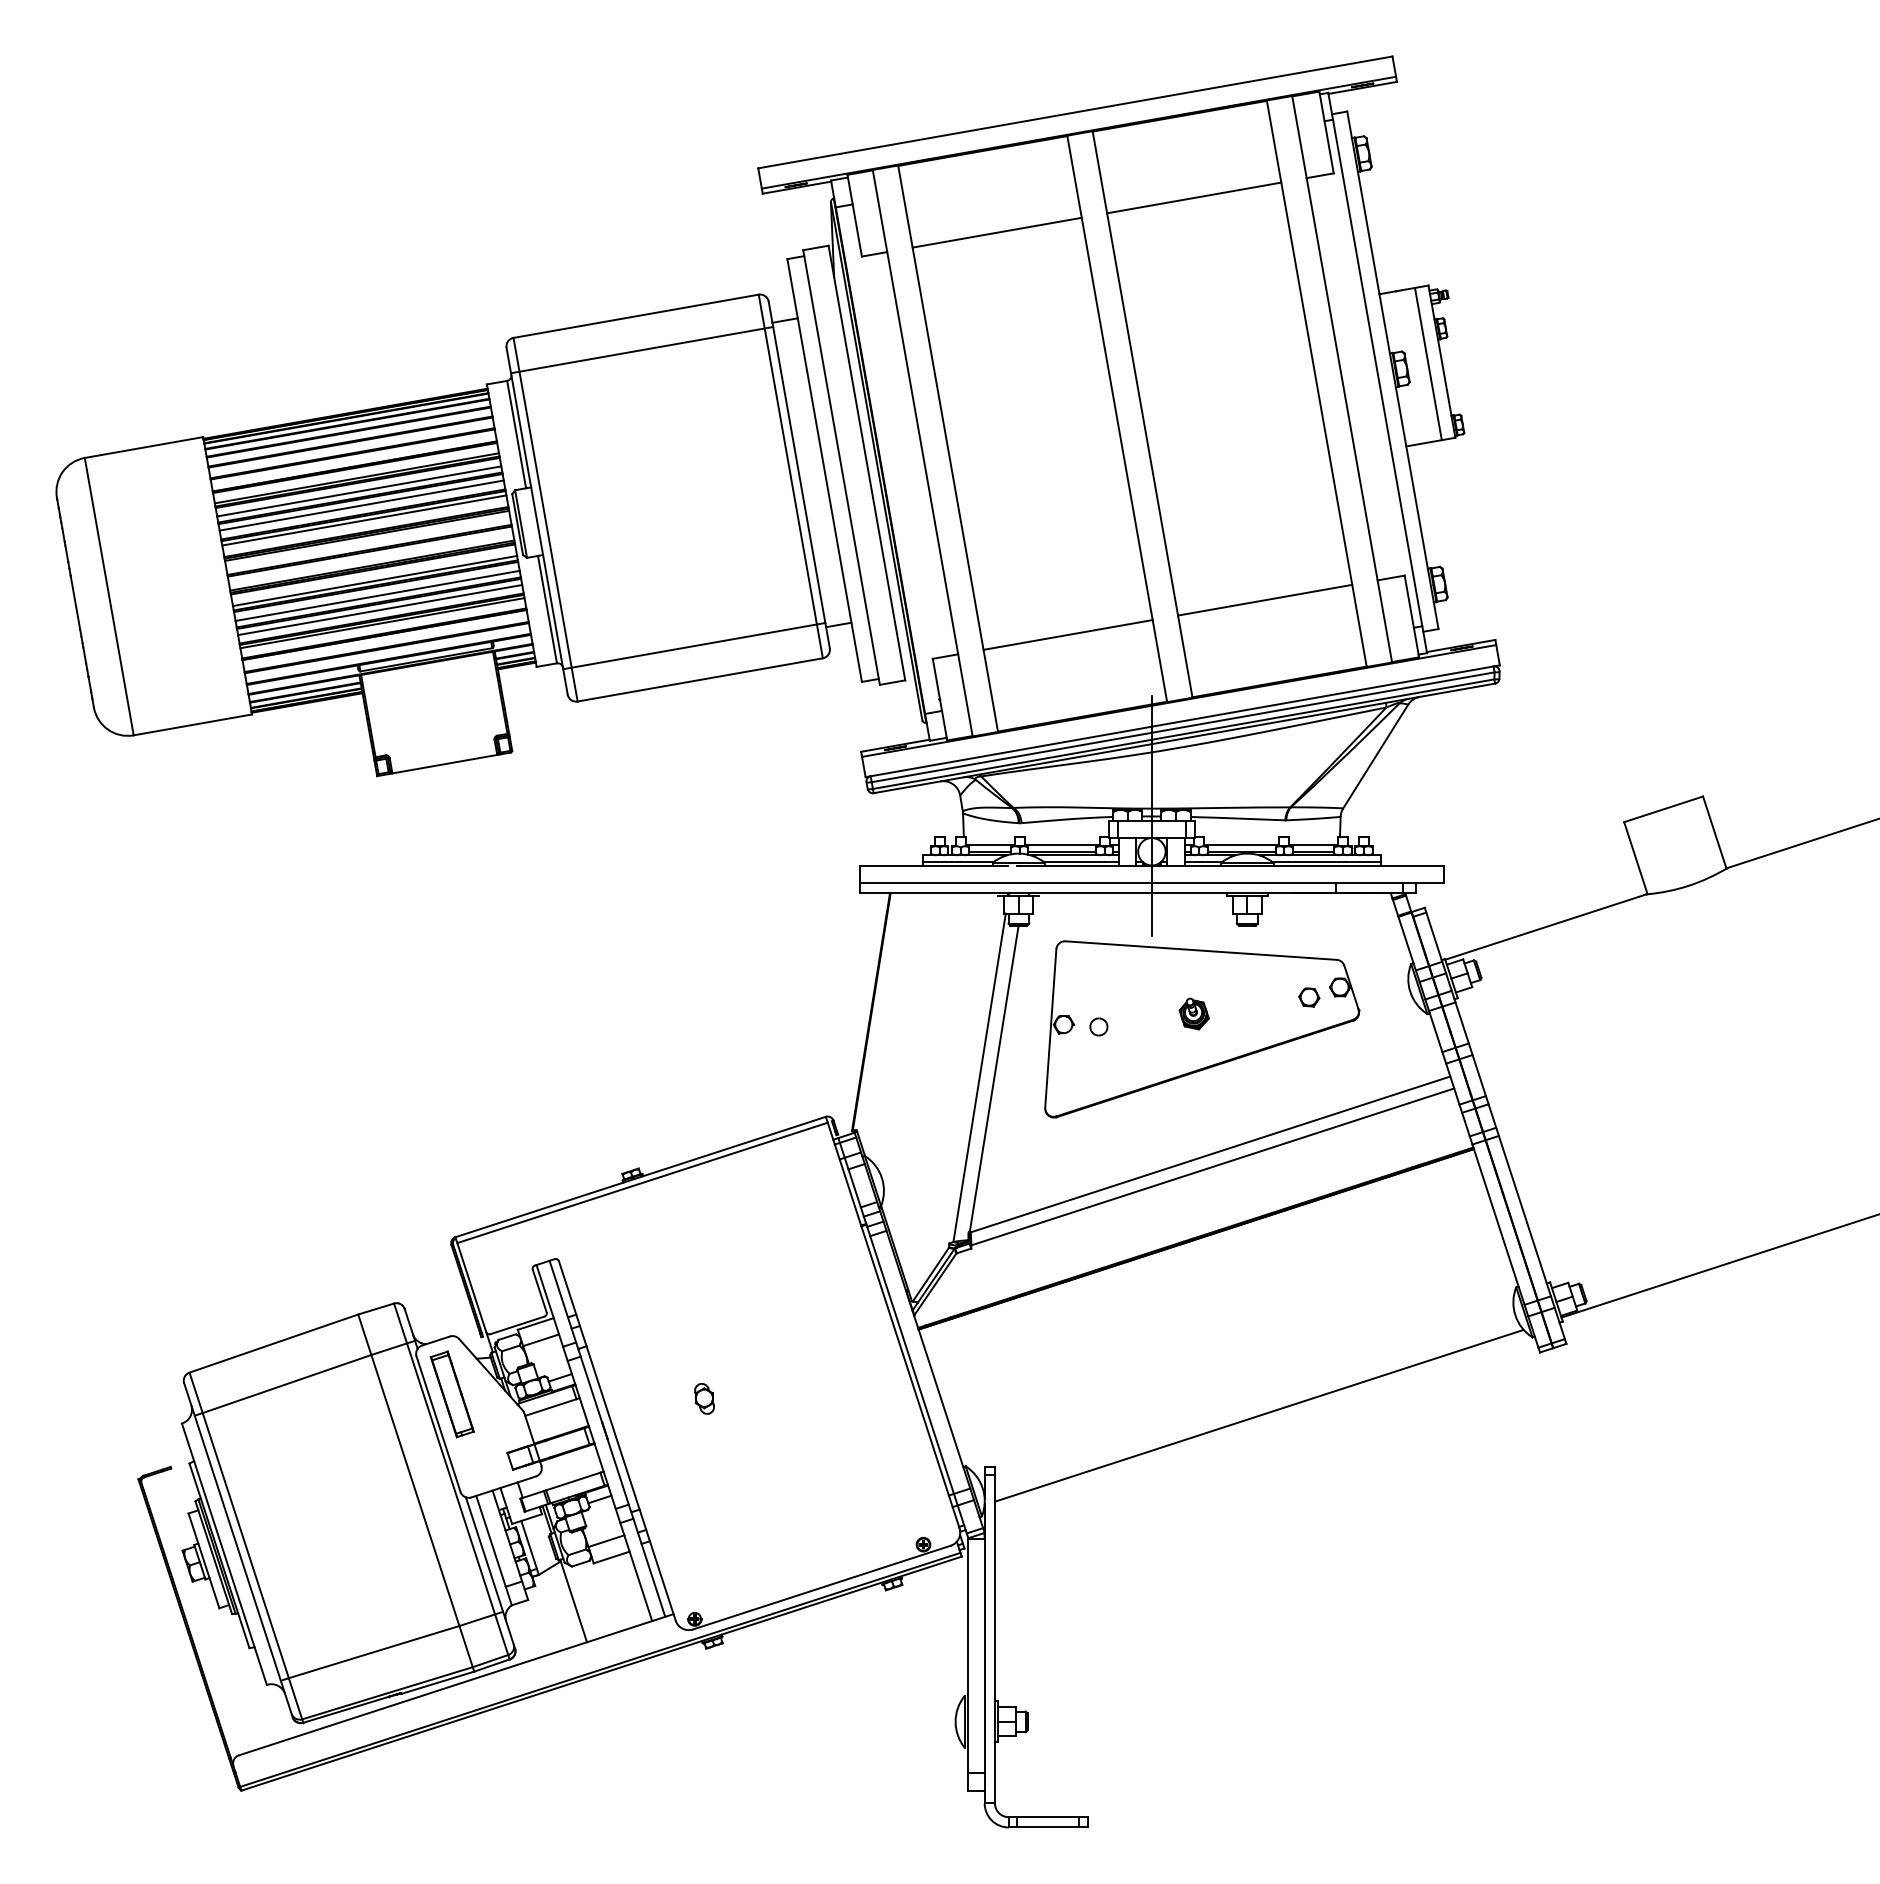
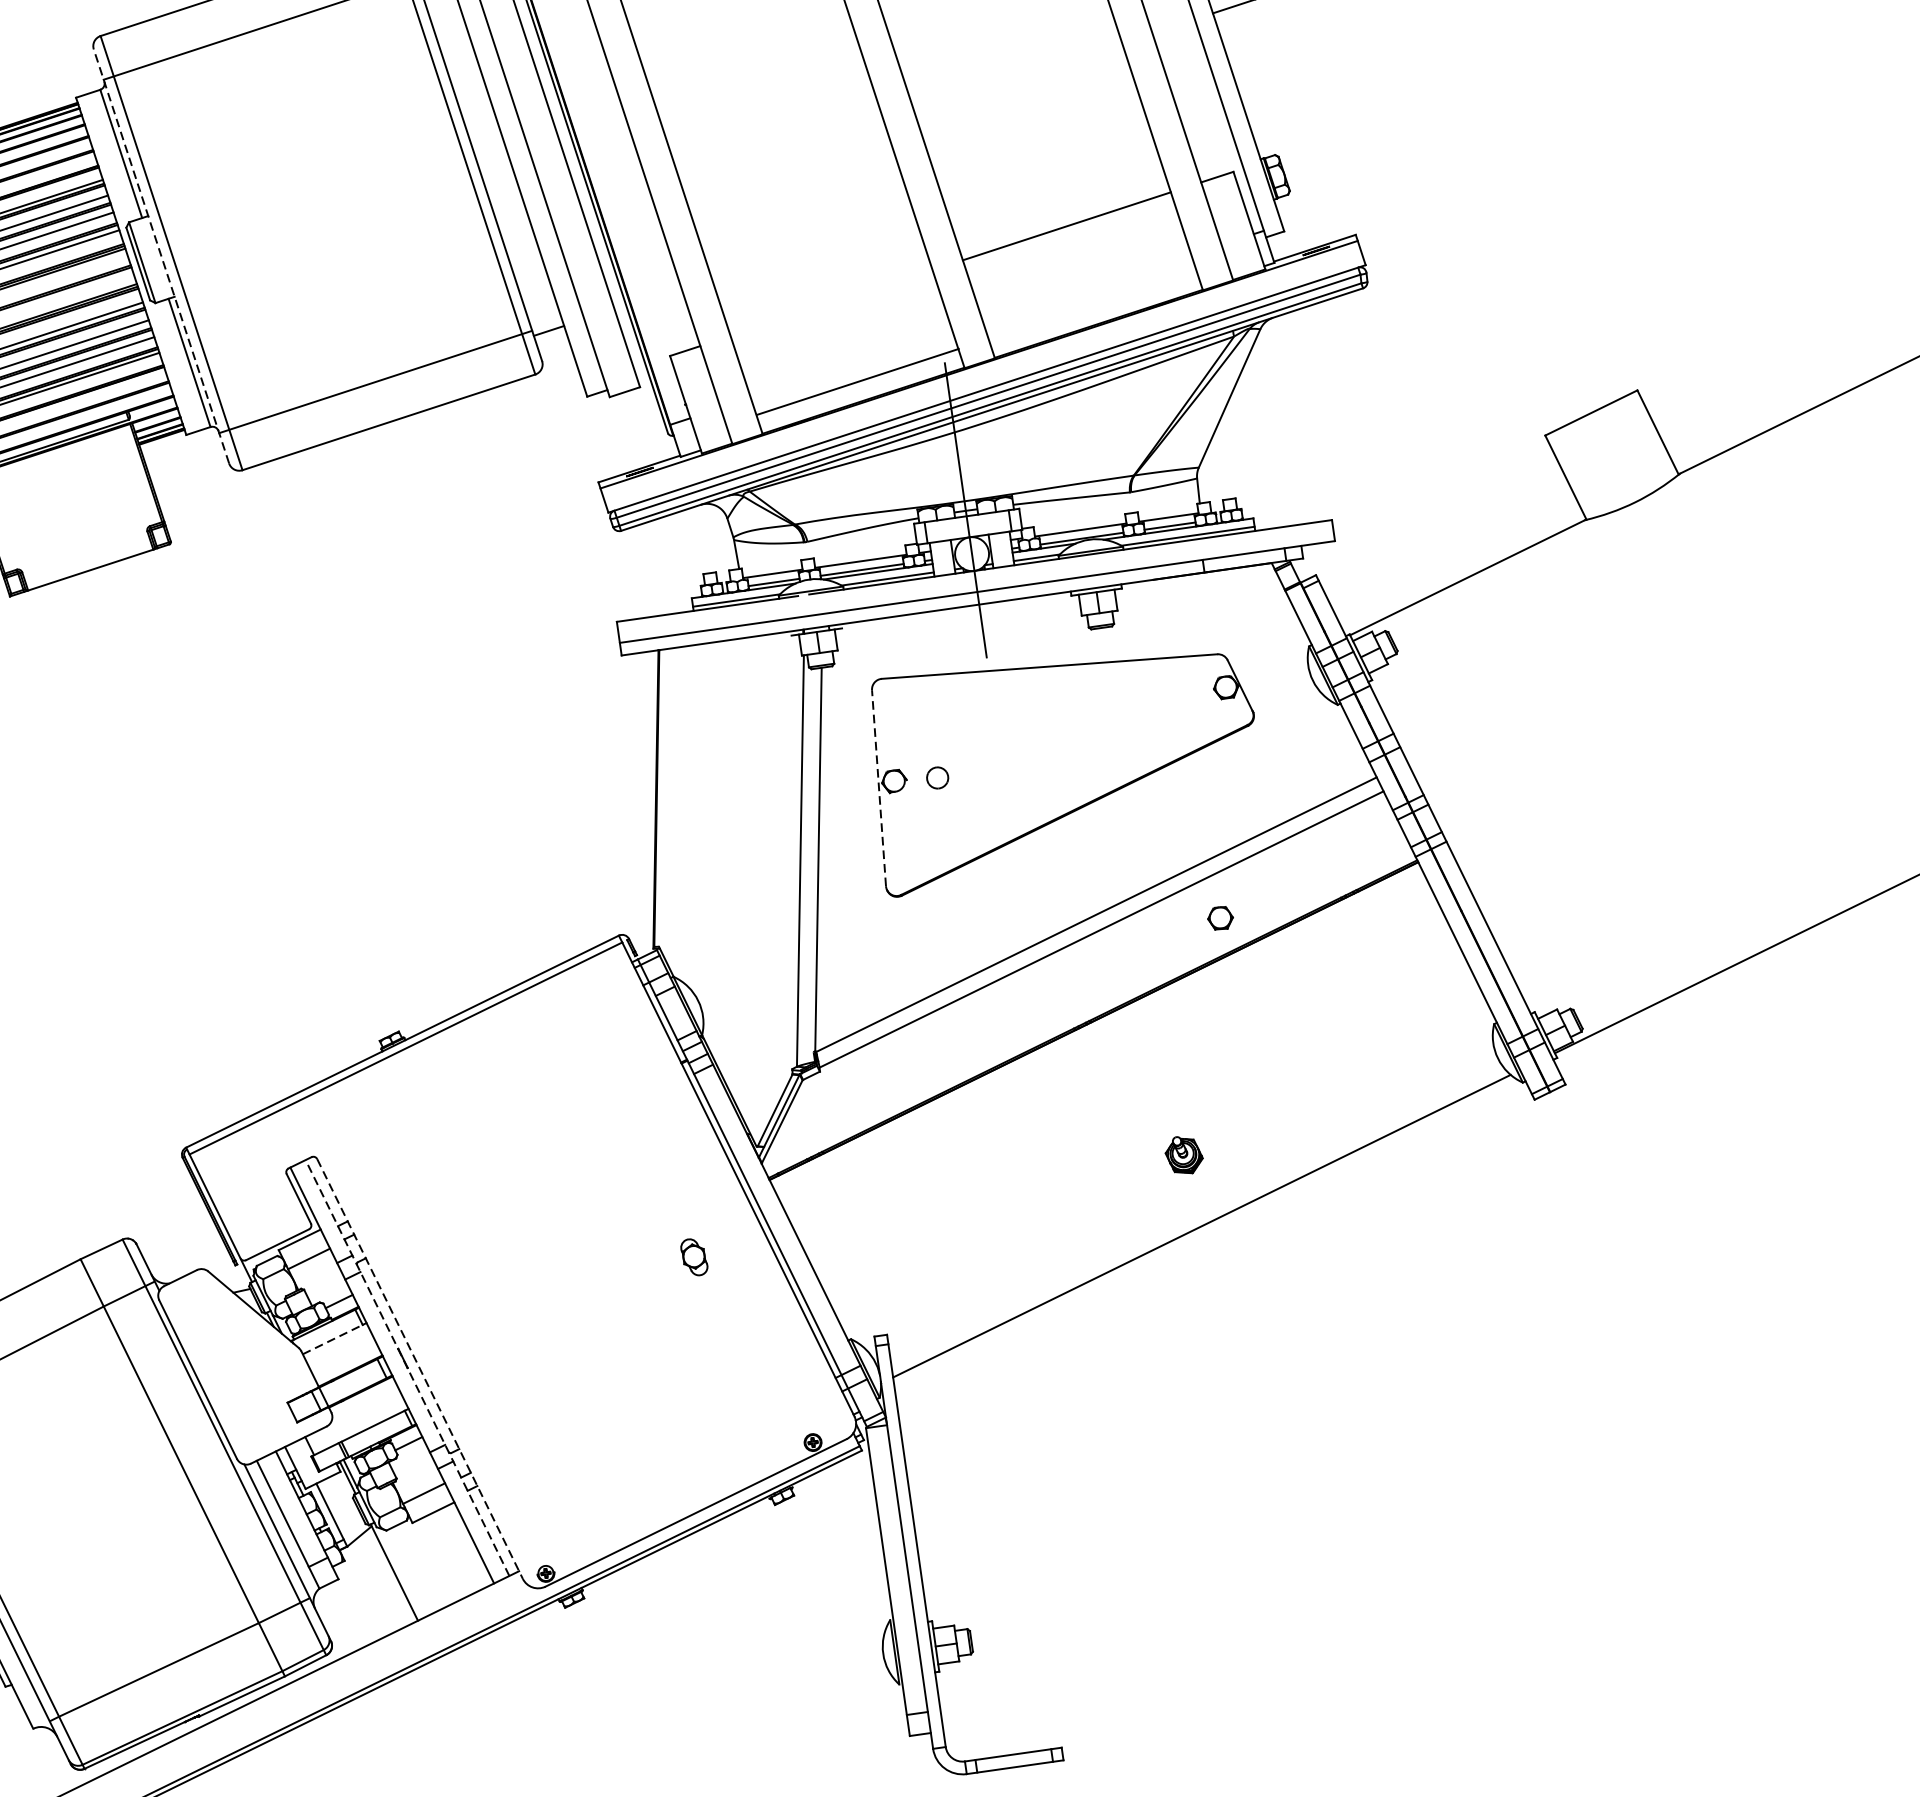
line: (537, 520) -> (161, 255), solid -> dashed
line: (1067, 634) -> (856, 381), moved
part: (1309, 997) -> (1220, 918), moved
part: (1193, 1013) -> (1183, 1154), moved
line: (1050, 1028) -> (878, 788), solid -> dashed
part: (451, 1394) -> (208, 1340), removed
part: (704, 1398) -> (694, 1256), moved
line: (550, 1407) -> (332, 1339), solid -> dashed
line: (607, 1438) -> (407, 1367), solid -> dashed
line: (617, 1441) -> (420, 1369), solid -> dashed

